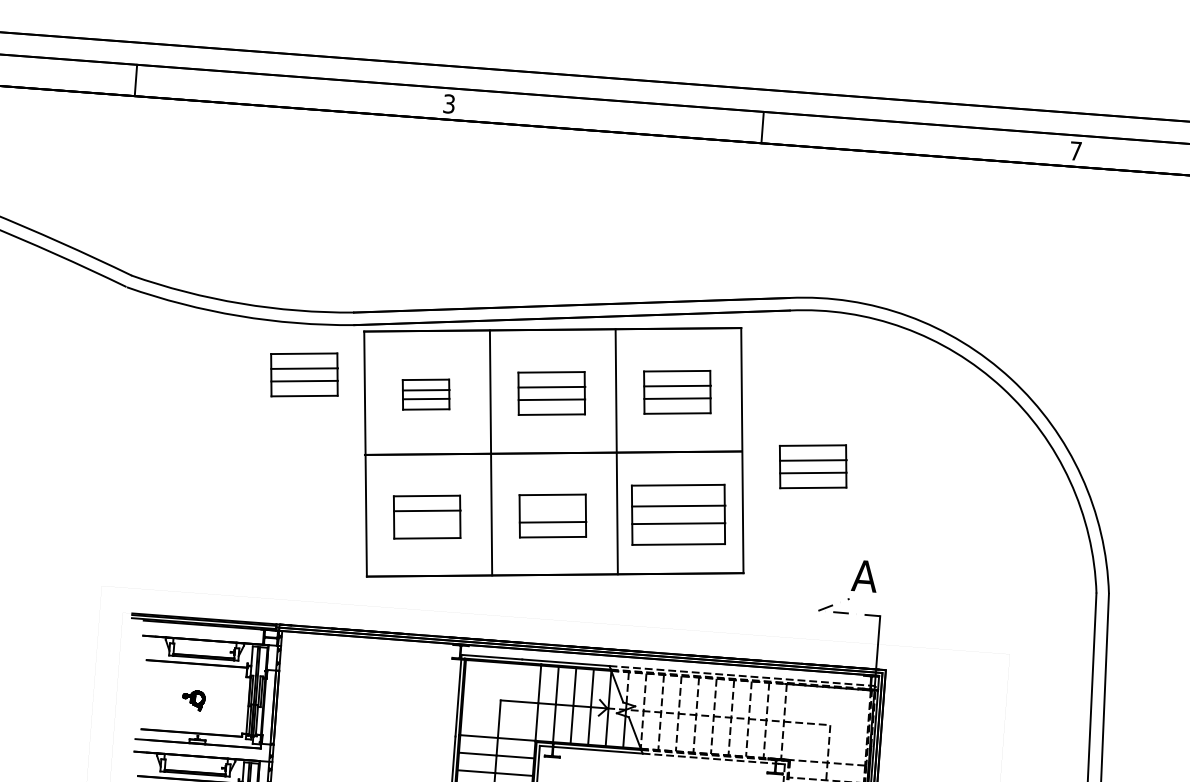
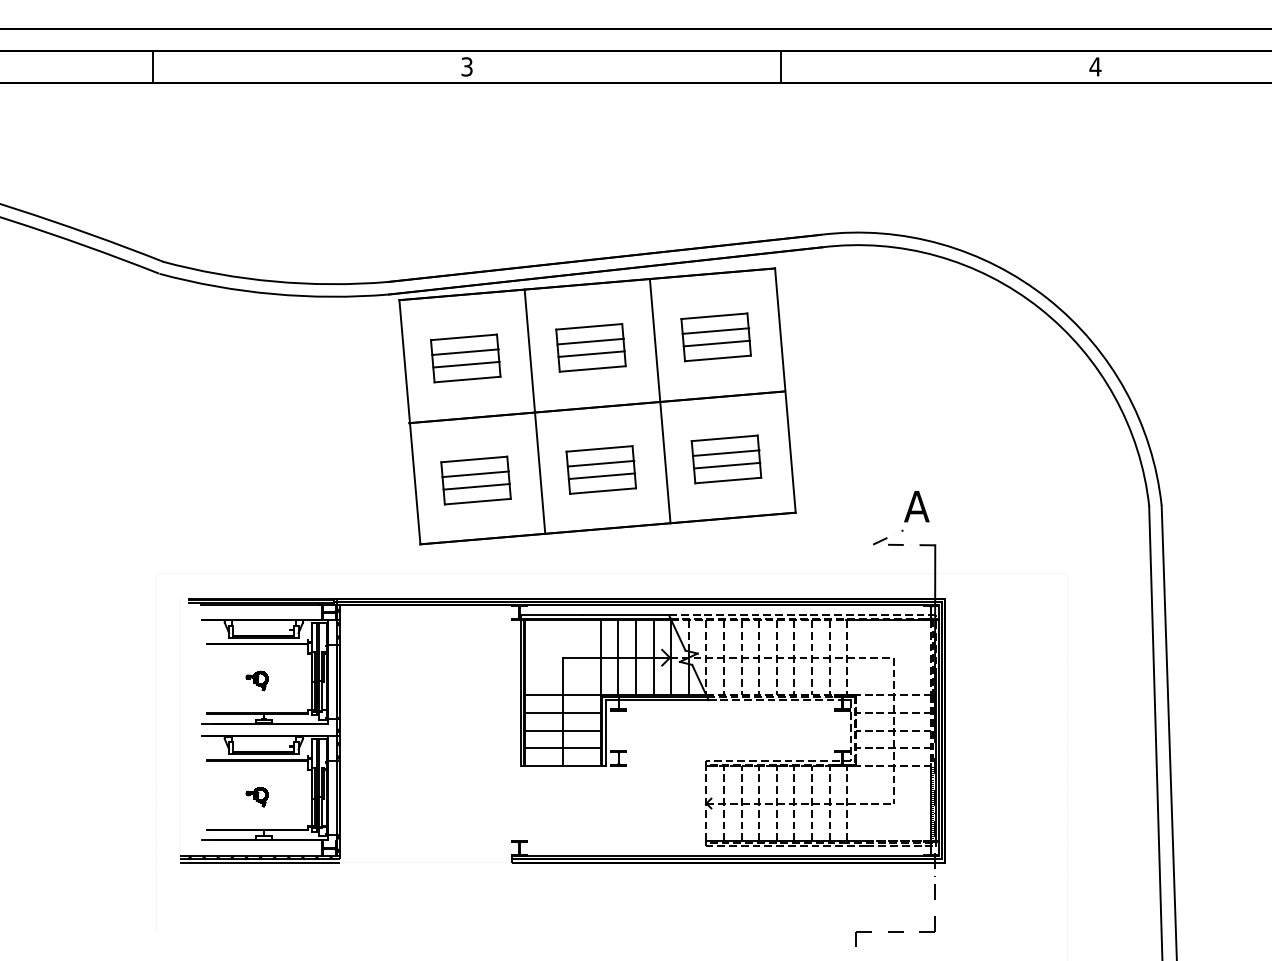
text: (1075, 150) -> (1095, 66), 7 -> 4
part: (303, 374) -> (342, 347), removed
part: (425, 394) -> (465, 358), size x1.43
part: (812, 466) -> (856, 401), removed
line: (552, 509) -> (600, 463), added
part: (678, 514) -> (726, 459), size x0.71
line: (427, 523) -> (476, 486), added

